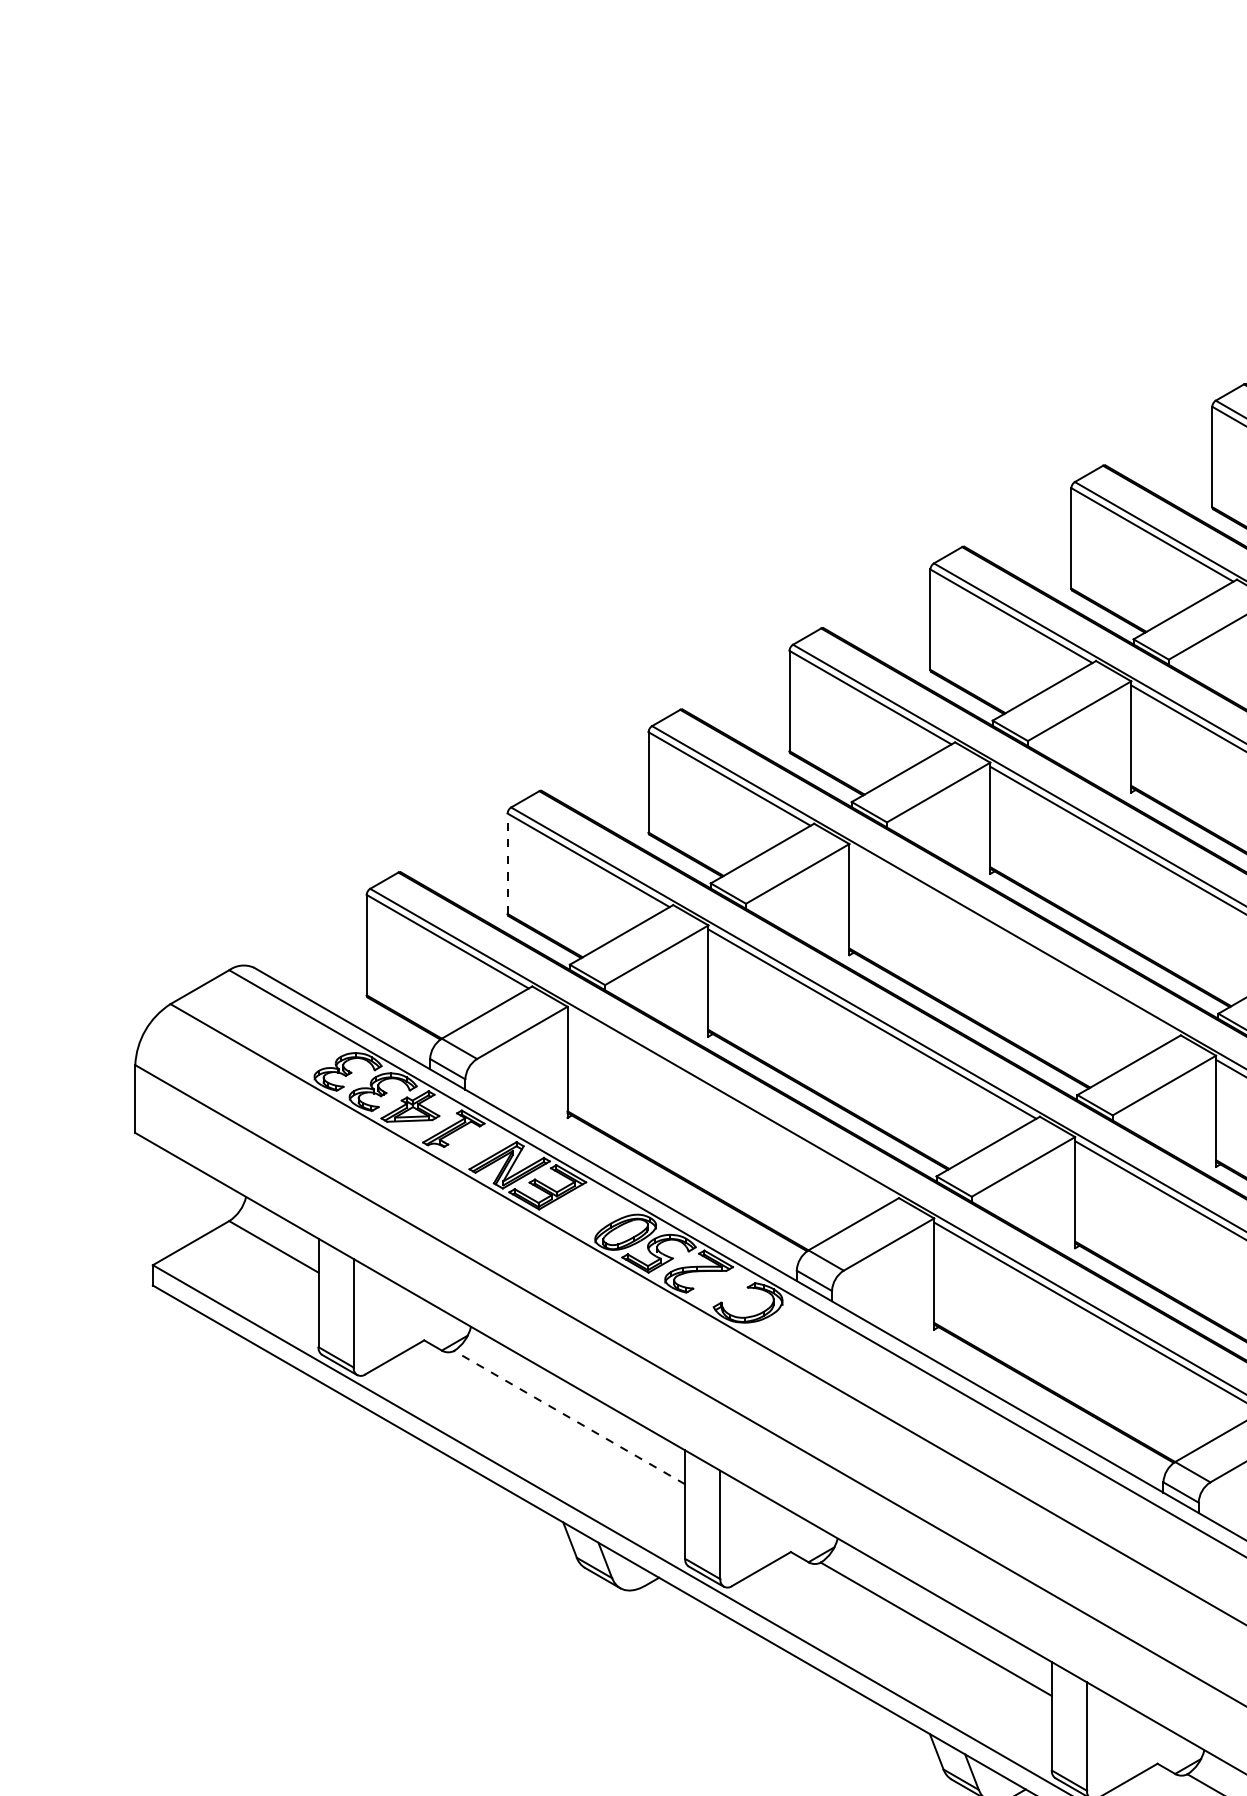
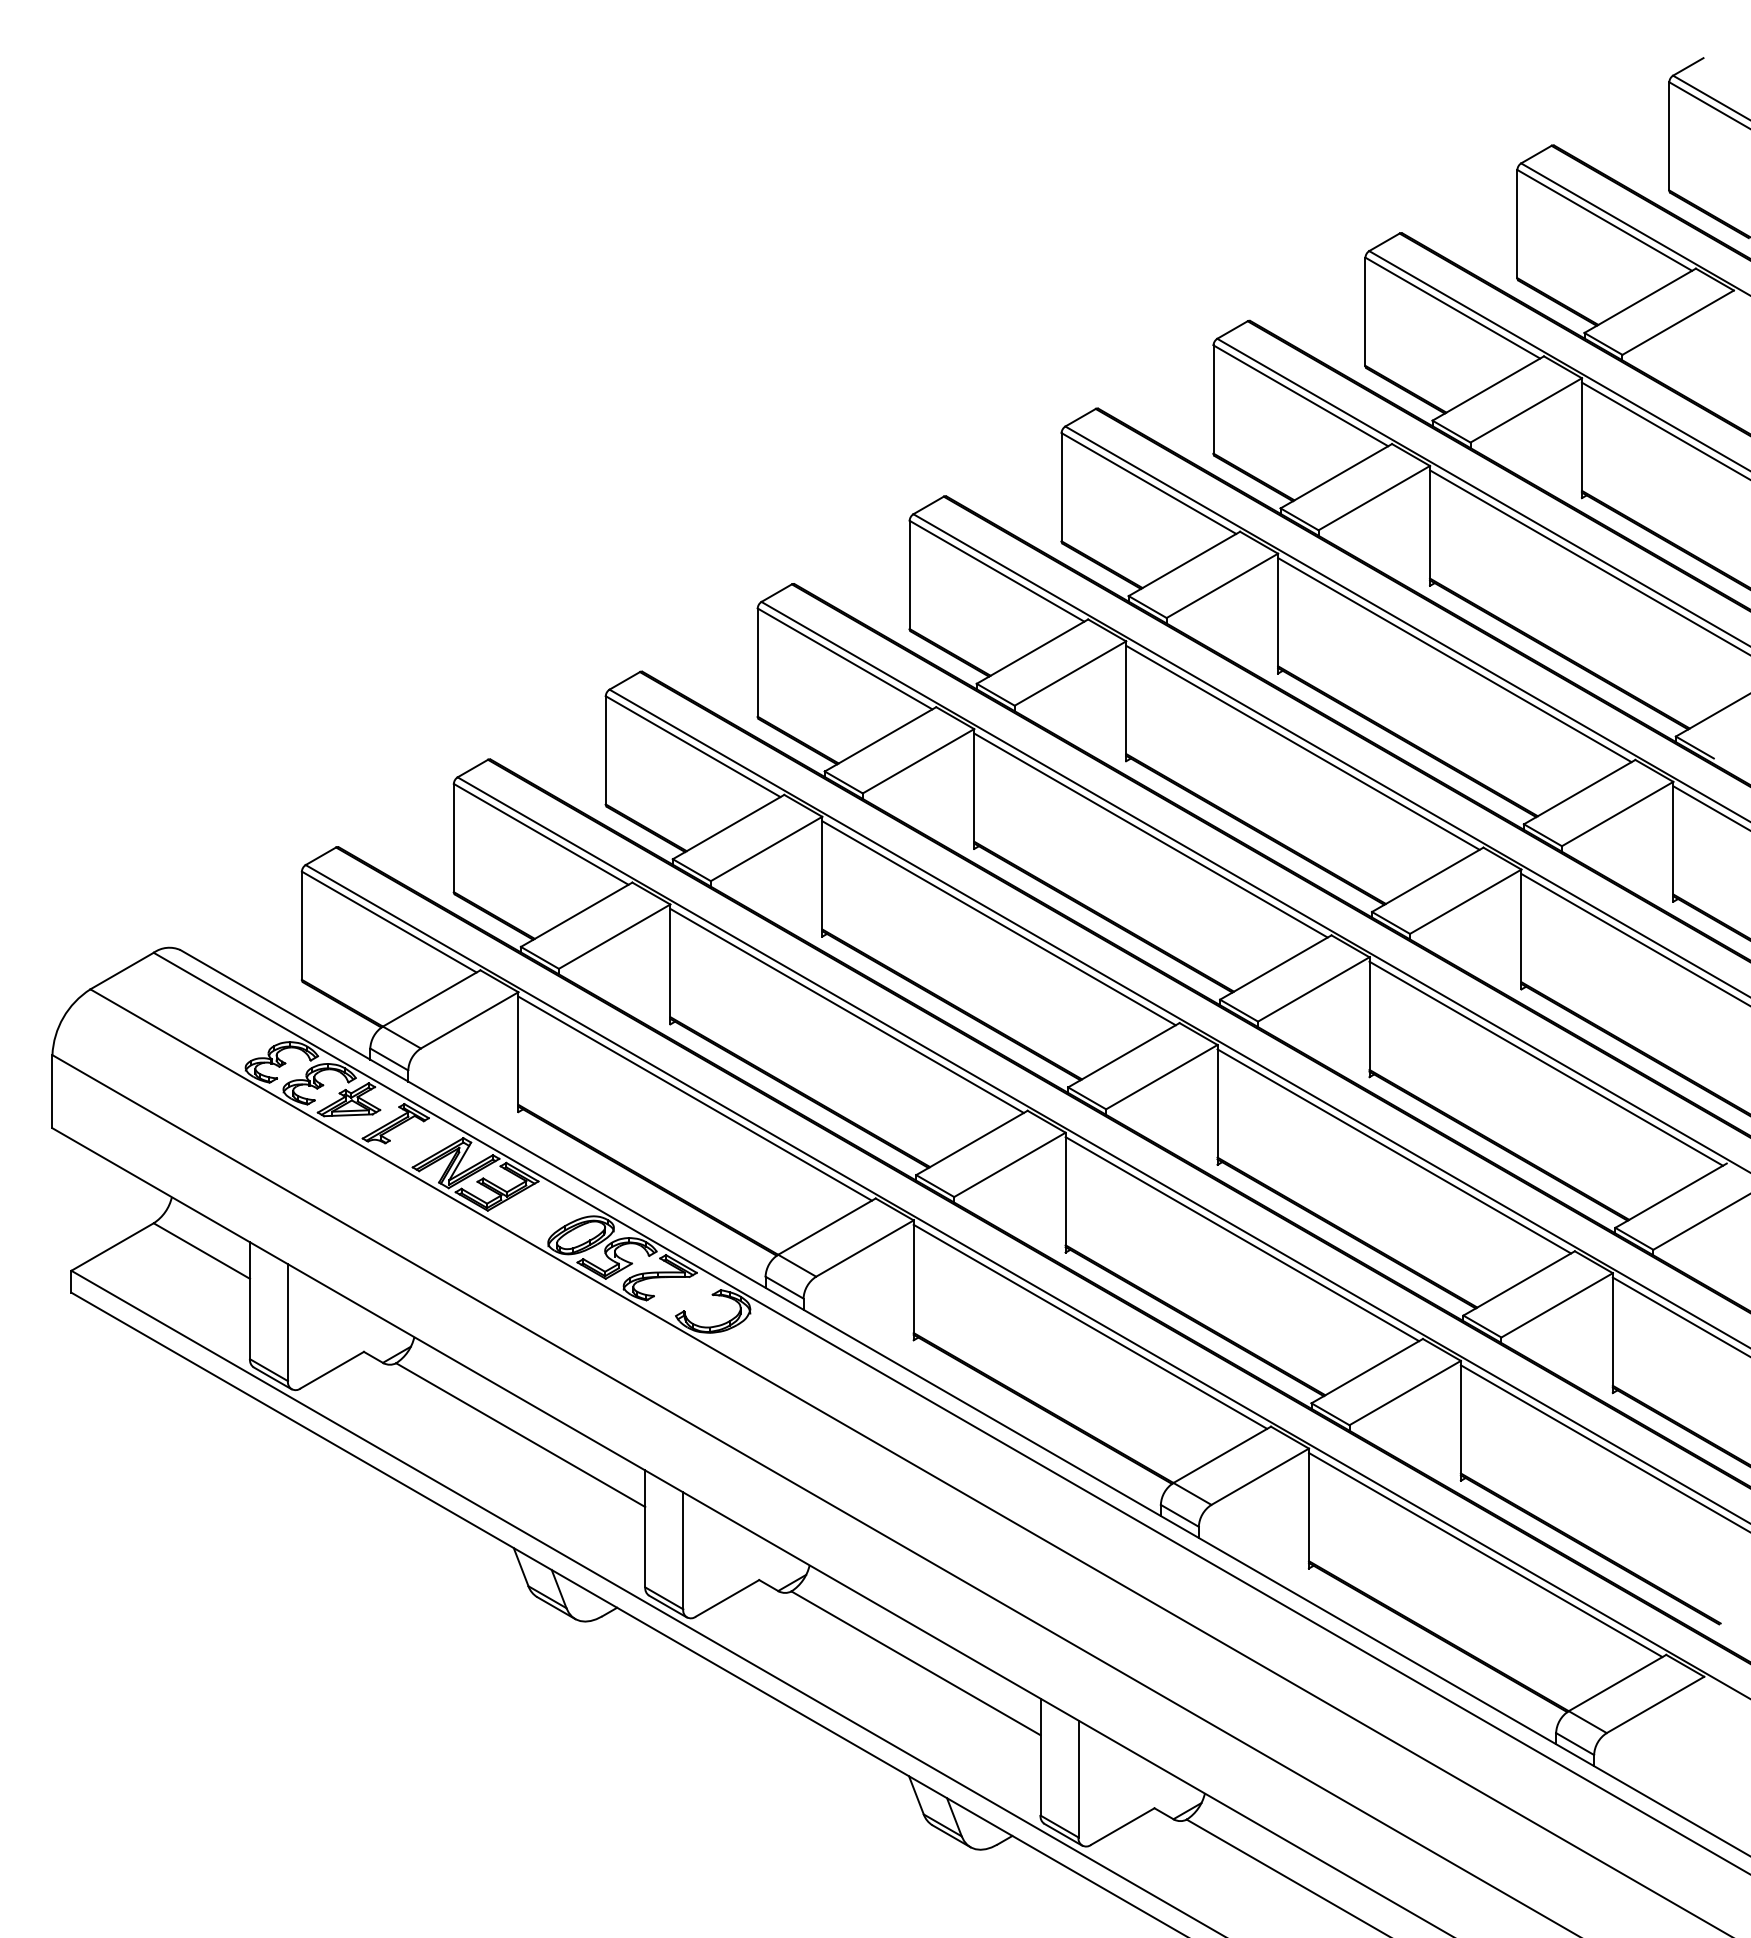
line: (507, 863) -> (453, 837), dashed -> solid
line: (1012, 943) -> (998, 923), added
line: (730, 1105) -> (694, 1098), added
line: (569, 1417) -> (520, 1435), dashed -> solid

